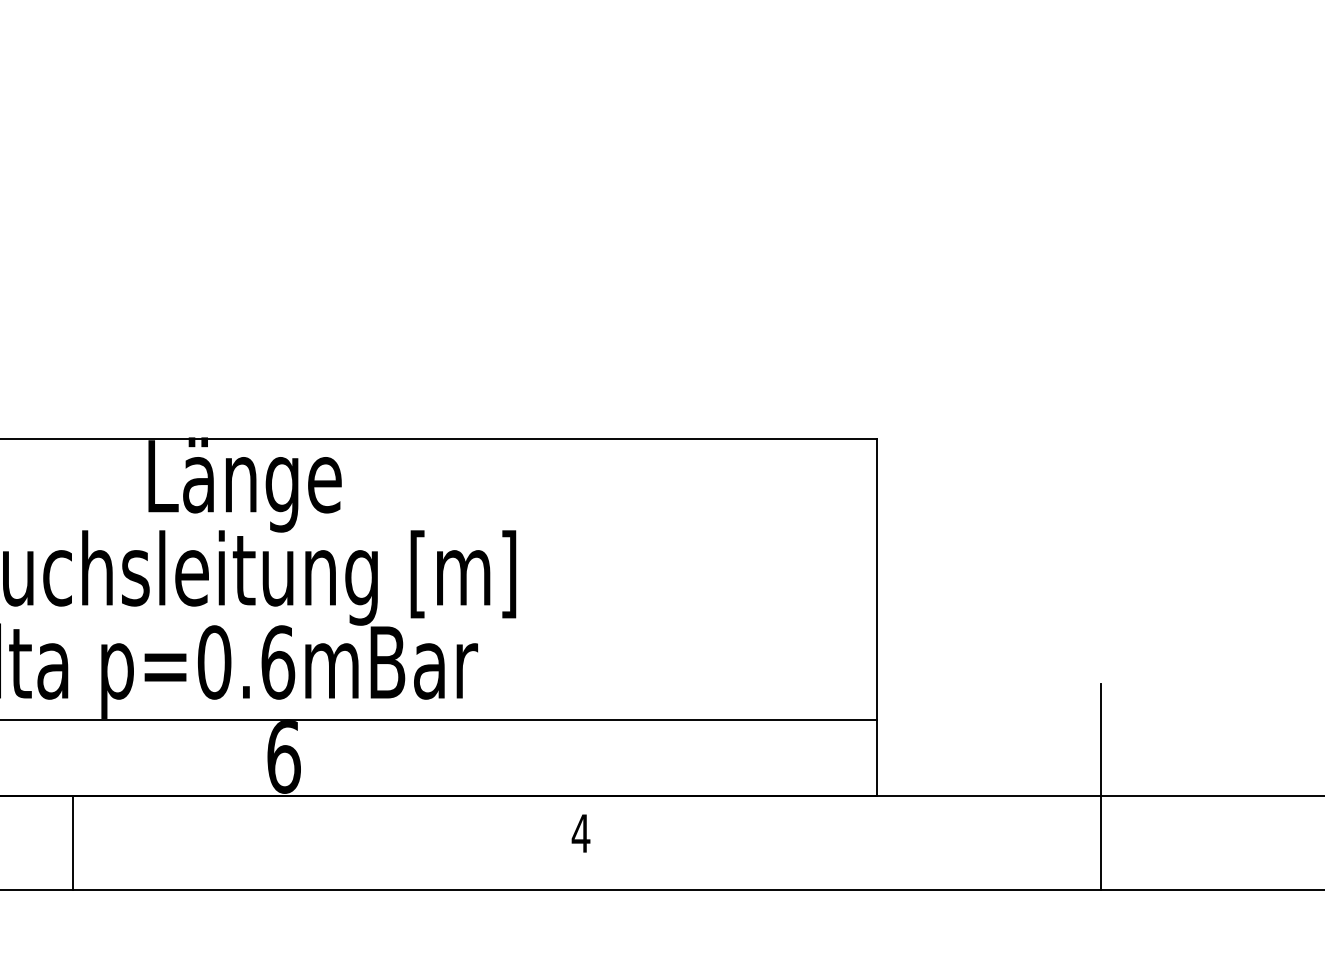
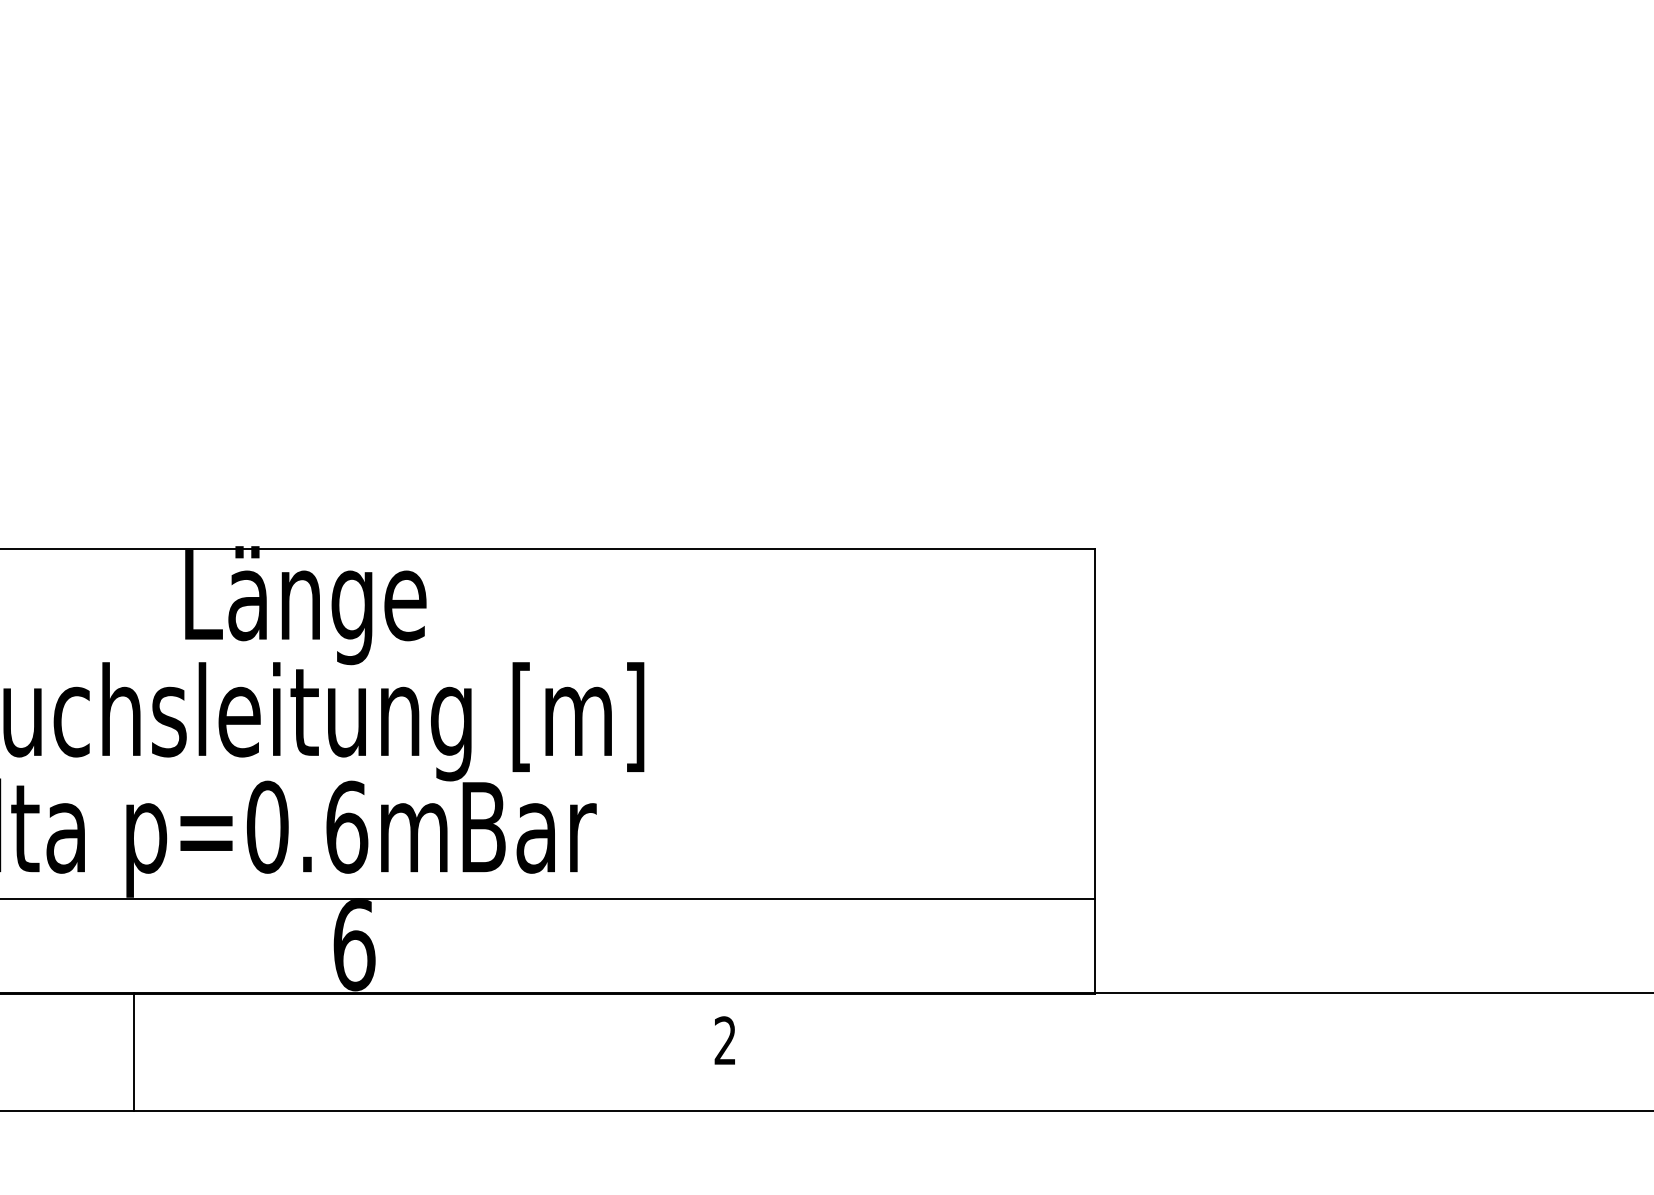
line: (1101, 786) -> (1375, 982), removed
text: (580, 832) -> (724, 1039), 4 -> 2
line: (73, 842) -> (134, 1051), moved

